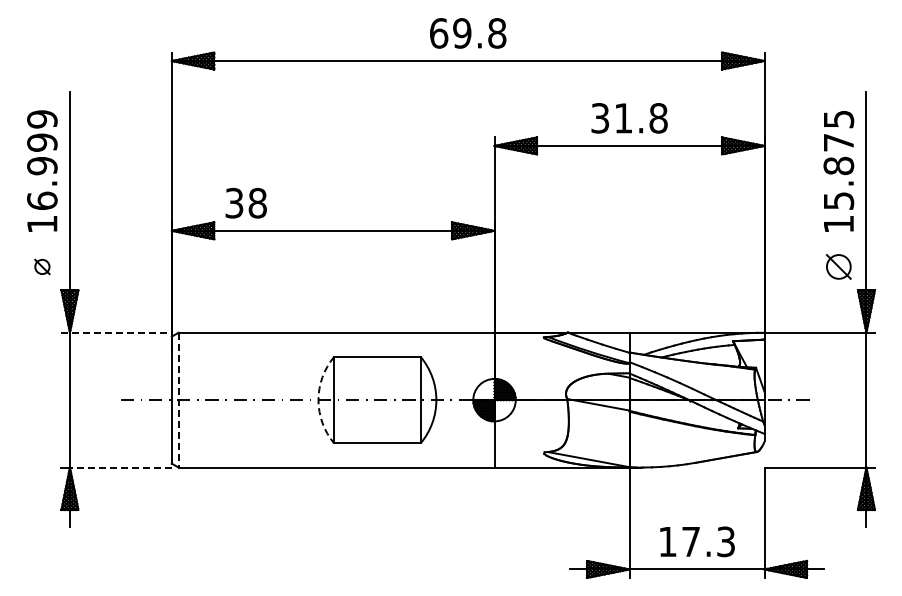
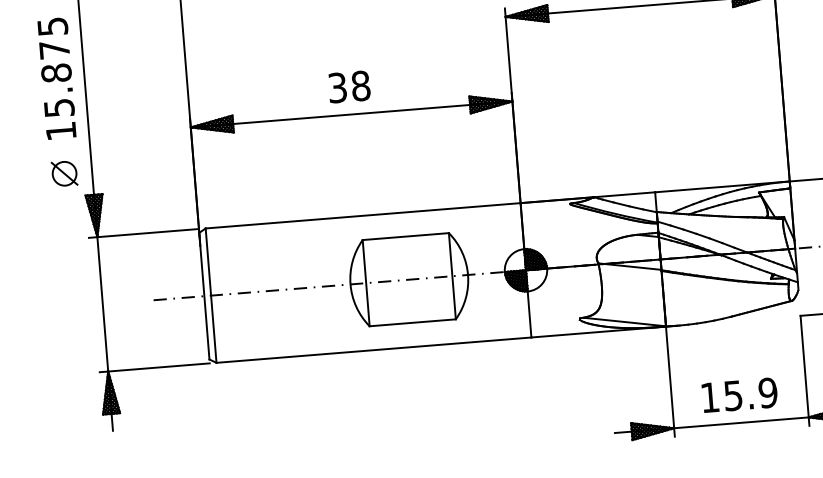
text: (42, 159) -> (56, 66), 16.999 -> 15.875
text: (245, 202) -> (348, 86), moved
part: (42, 266) -> (64, 173), size x1.67
line: (117, 332) -> (144, 233), dashed -> solid
line: (178, 400) -> (211, 296), dashed -> solid
arc: (318, 400) -> (350, 284), dashed -> solid
line: (120, 467) -> (158, 367), dashed -> solid
text: (708, 541) -> (750, 394), 17.3 -> 15.9

